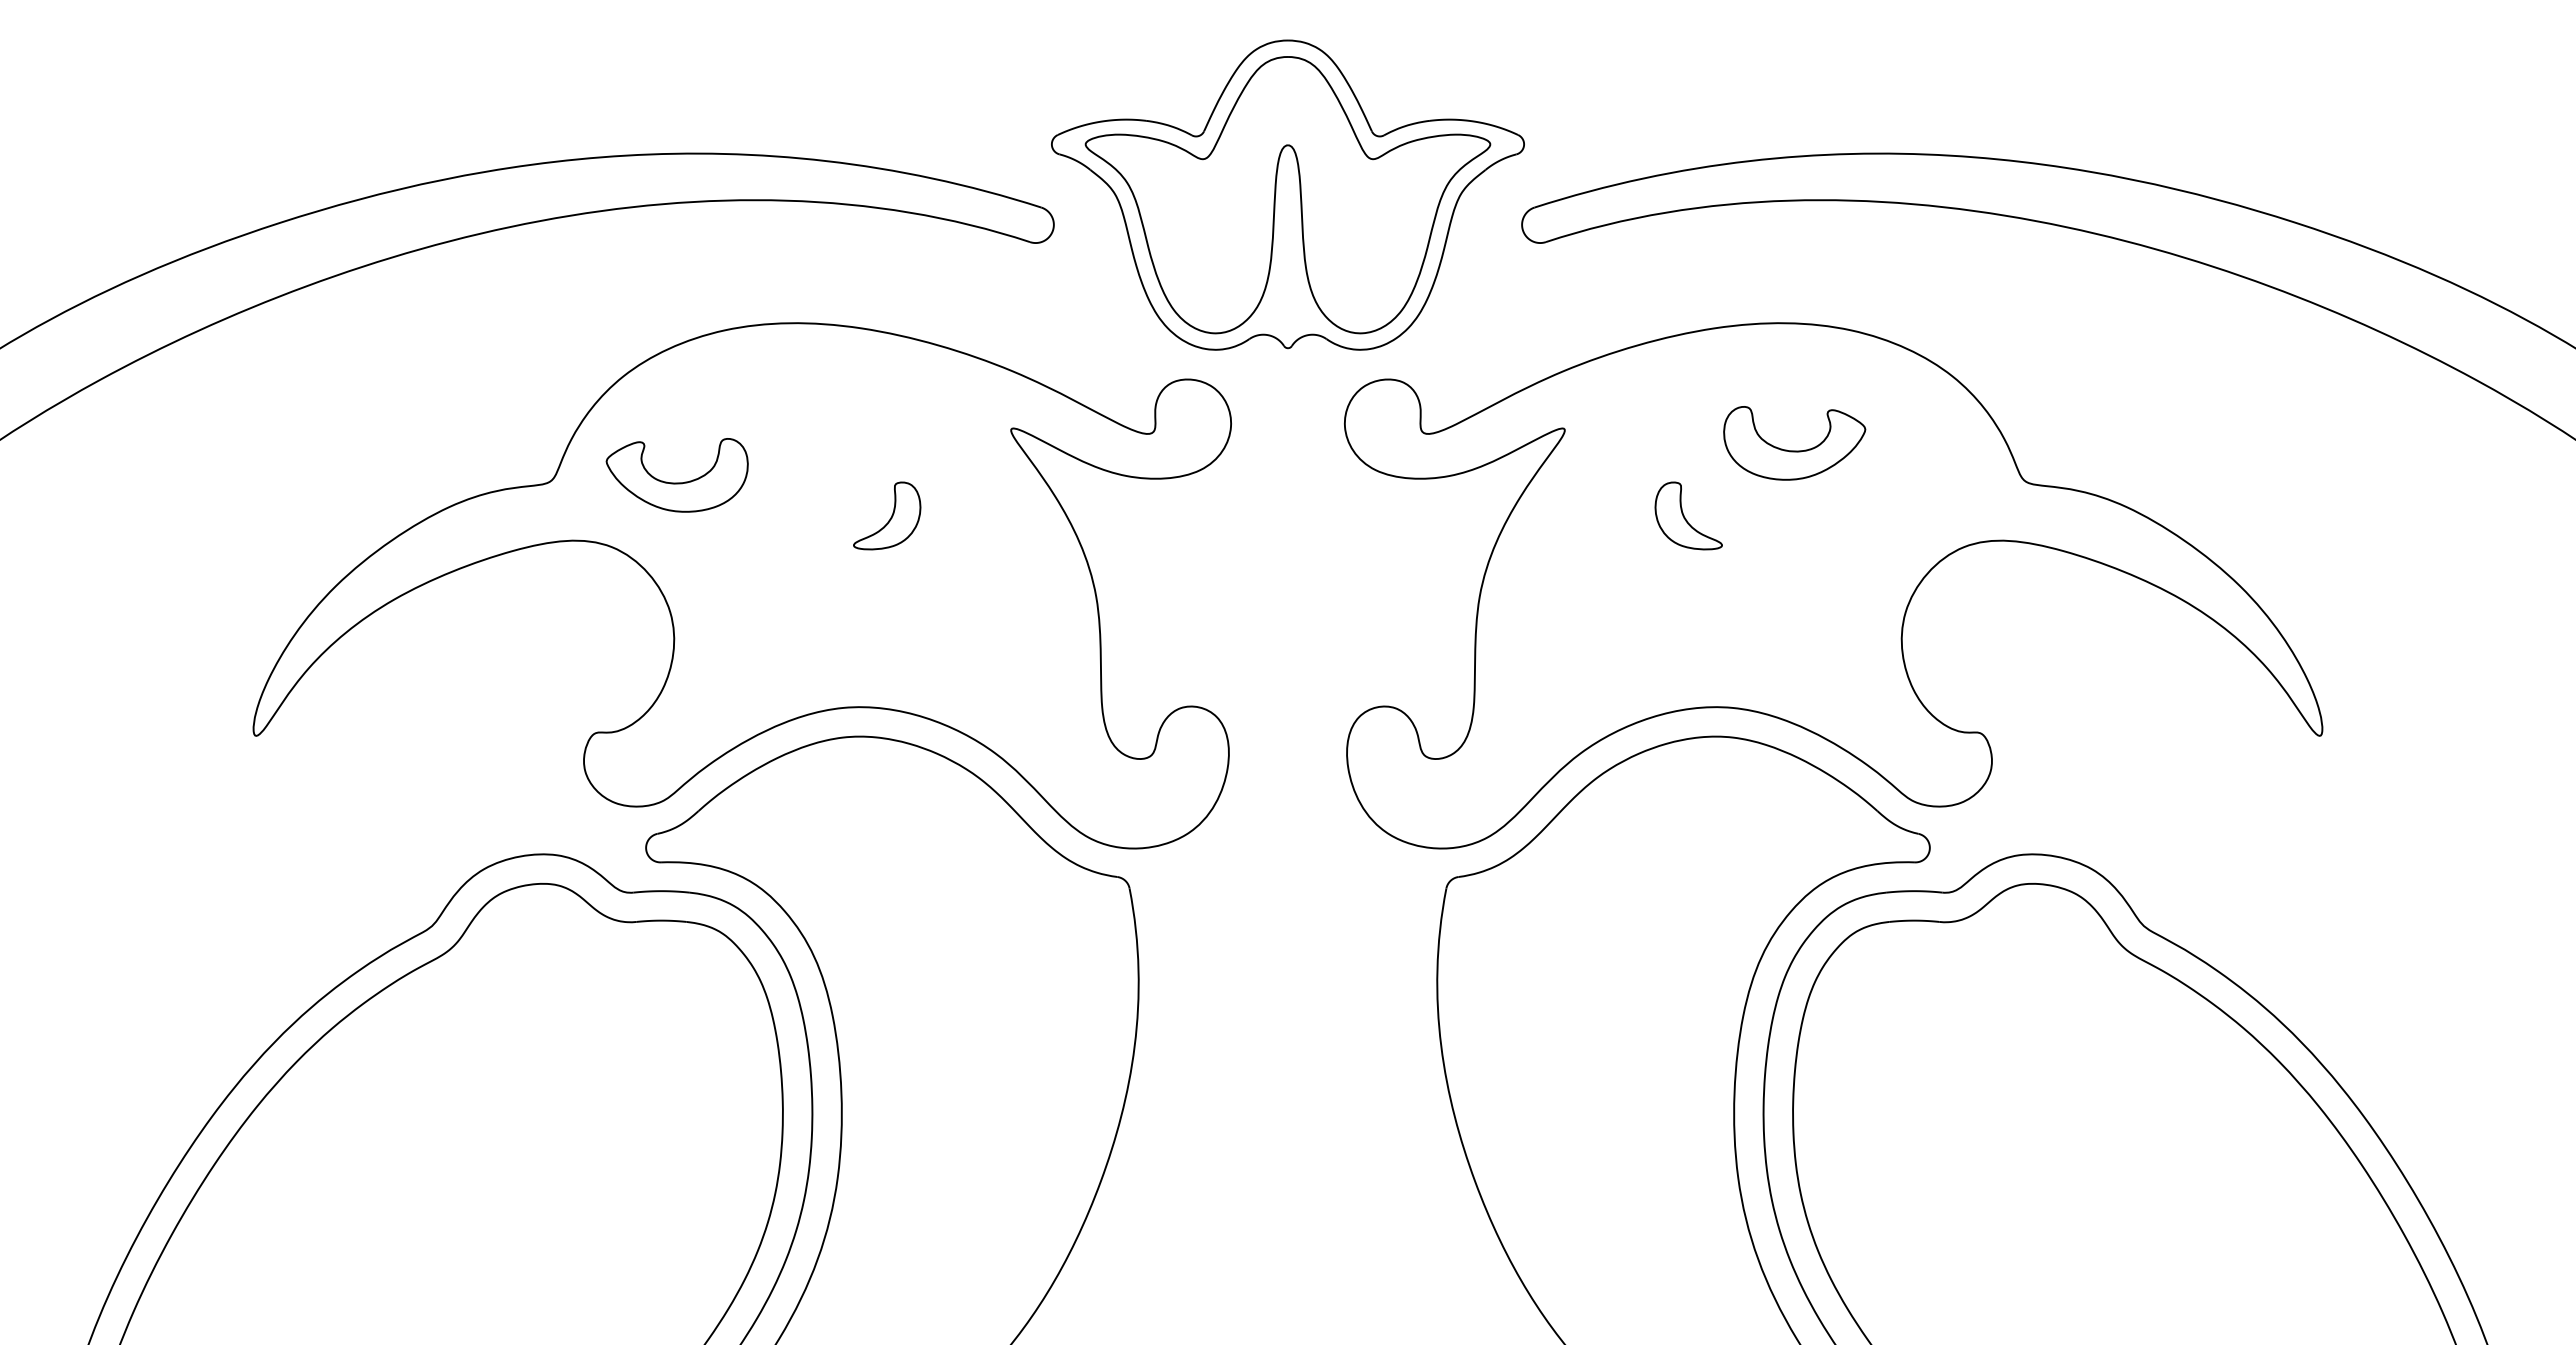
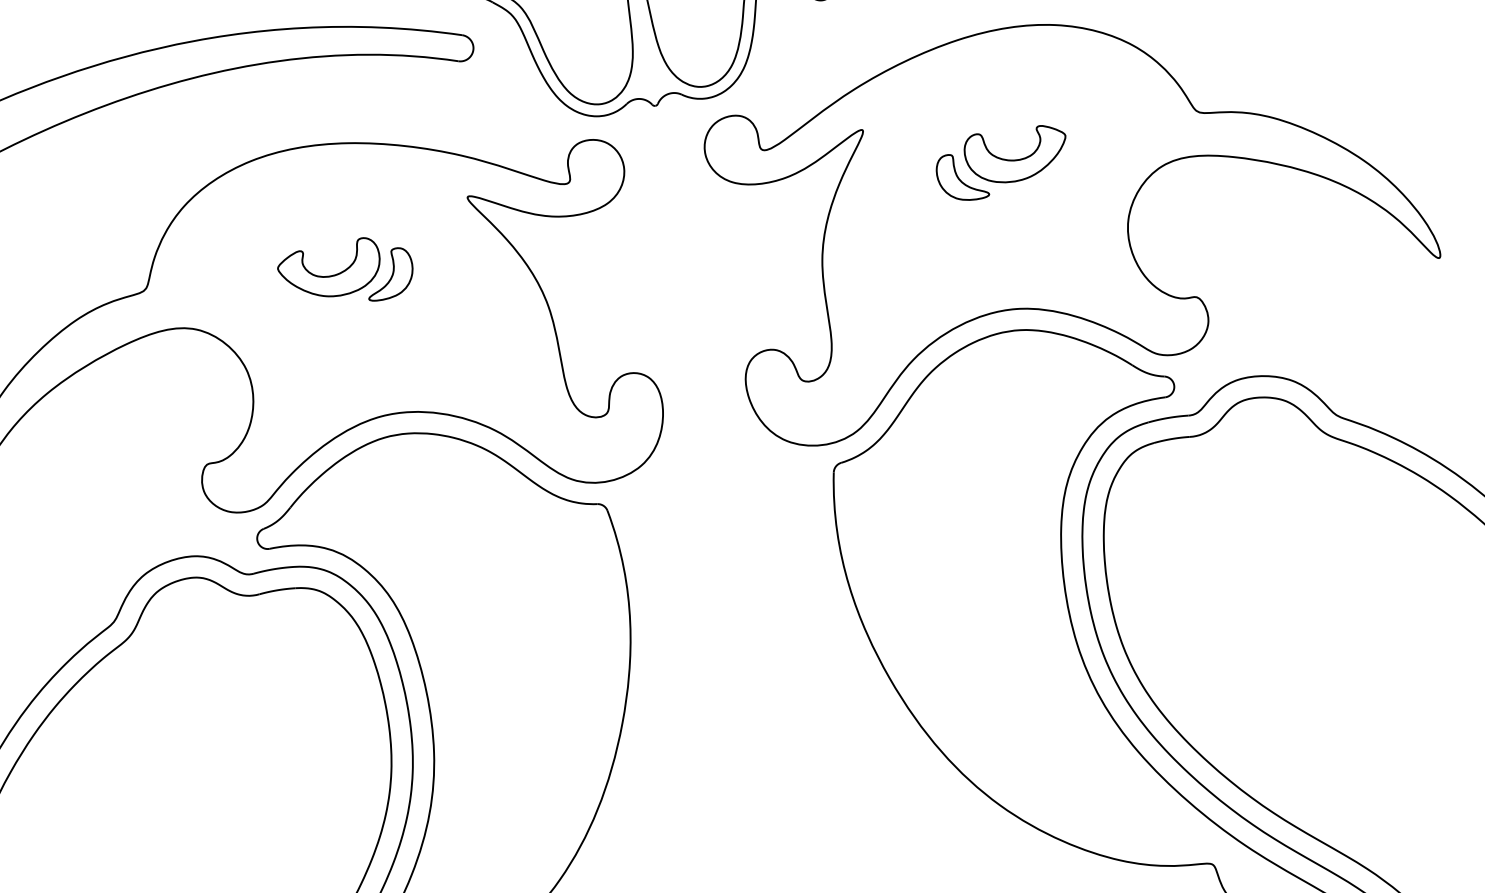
part: (1794, 450) -> (1017, 159), moved
part: (676, 482) -> (330, 275), moved

